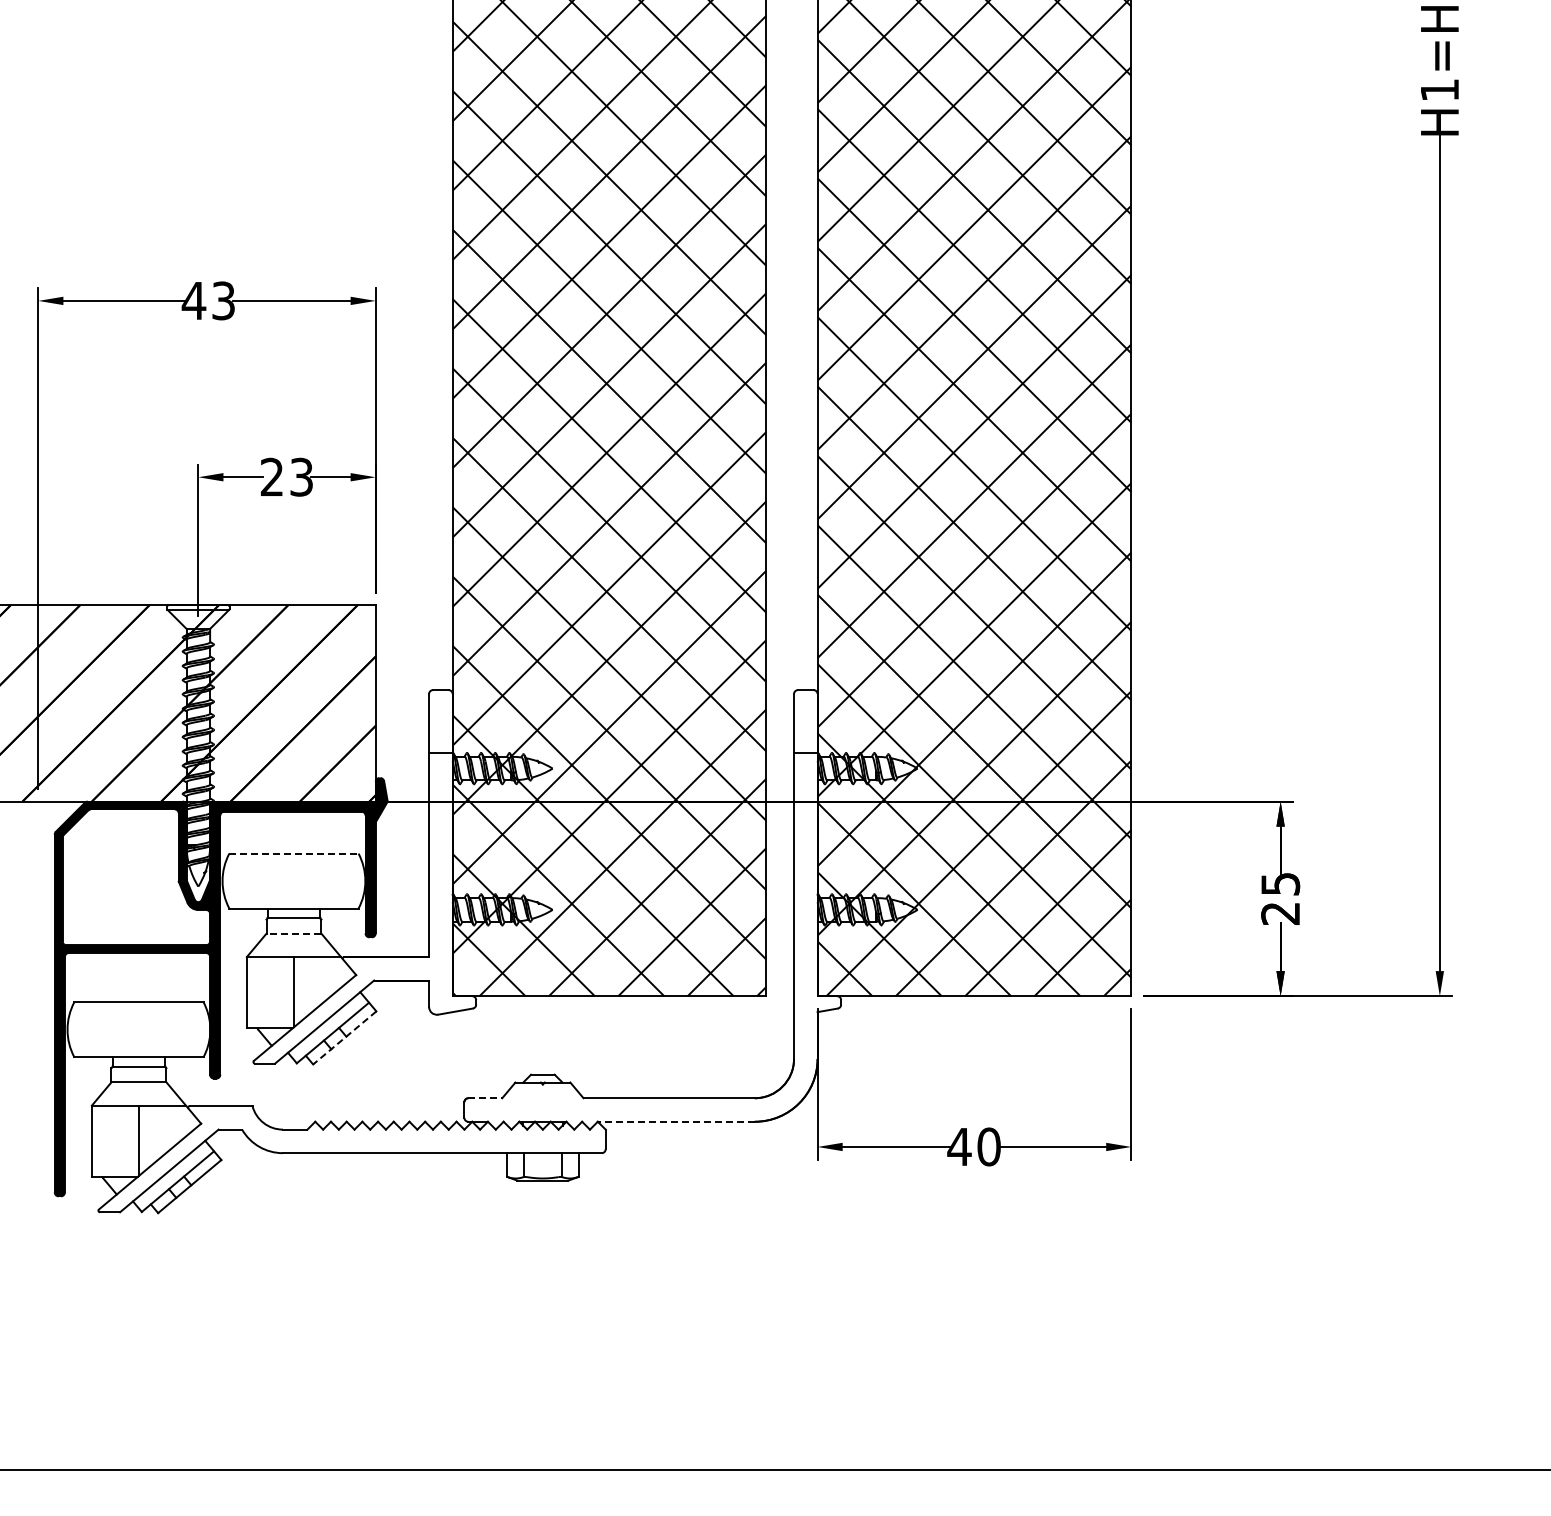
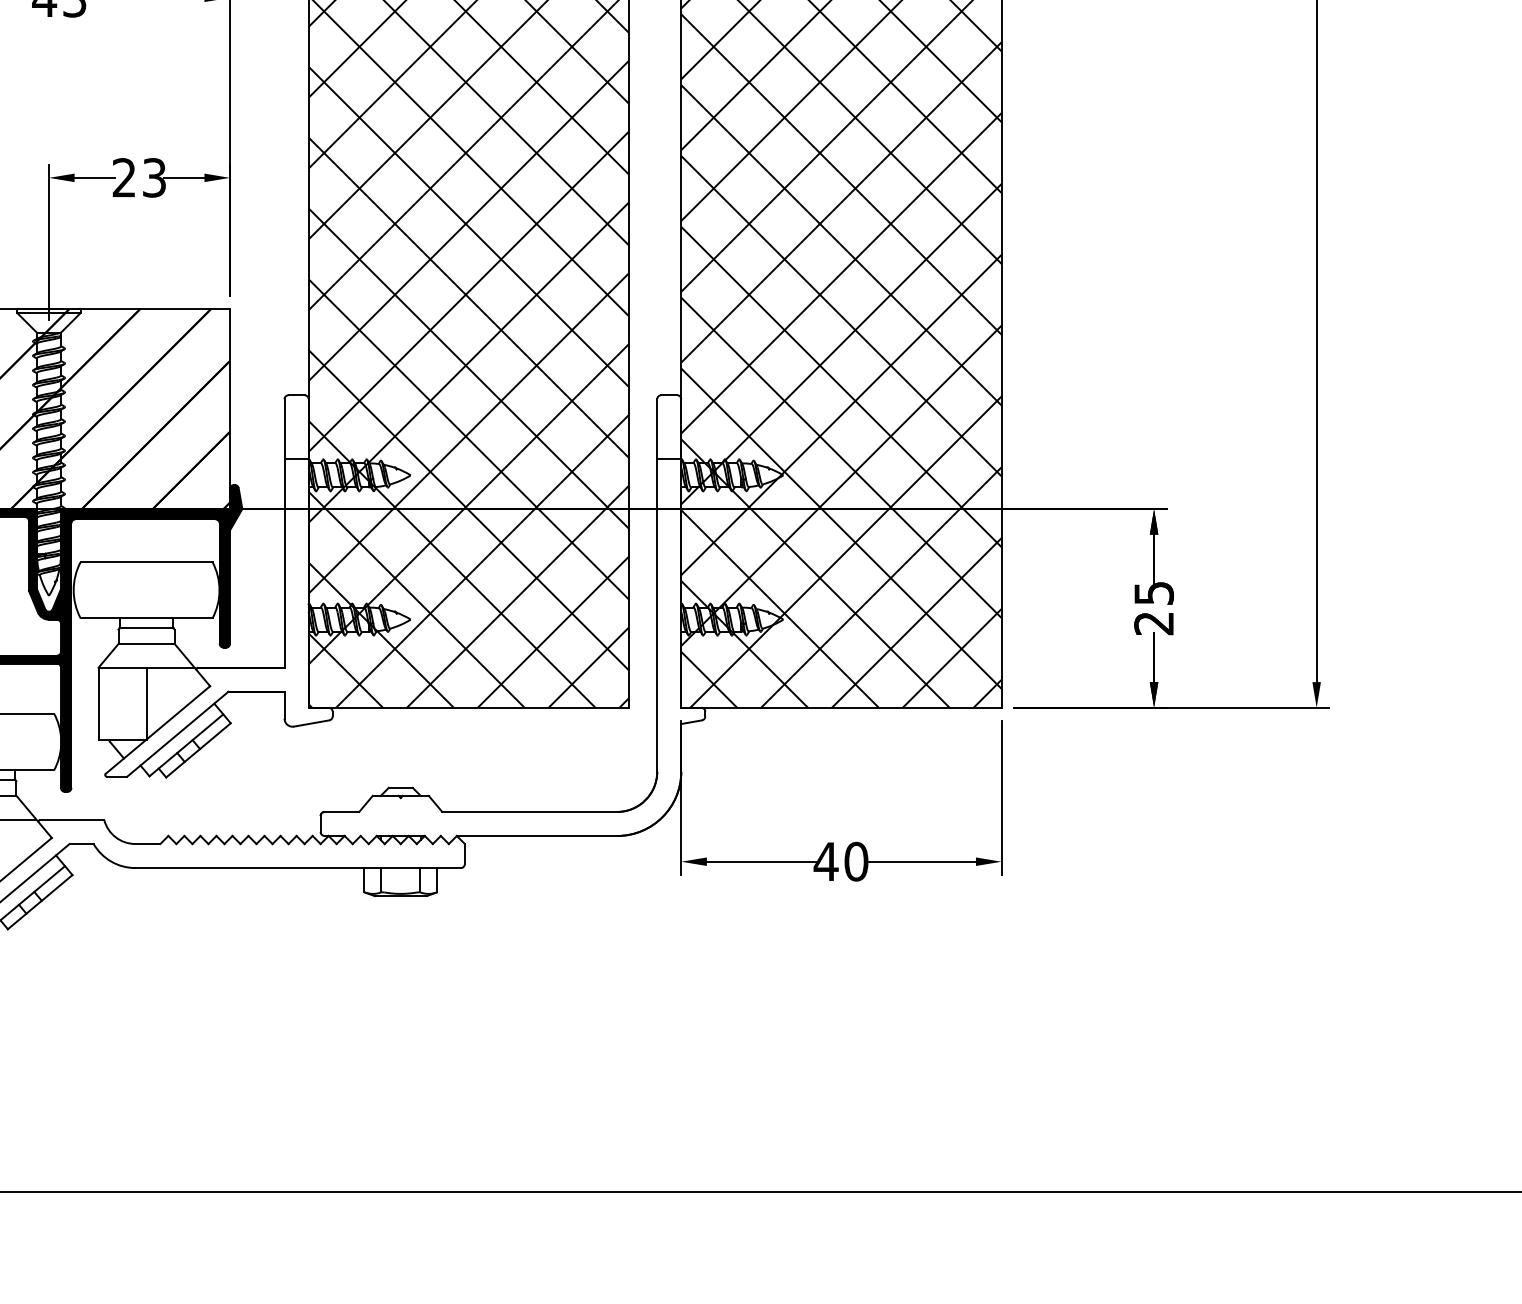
line: (293, 853) -> (146, 562), dashed -> solid
line: (293, 933) -> (146, 643), dashed -> solid
line: (344, 1038) -> (198, 750), dashed -> solid
line: (485, 1098) -> (342, 812), dashed -> solid
line: (675, 1121) -> (536, 835), dashed -> solid

